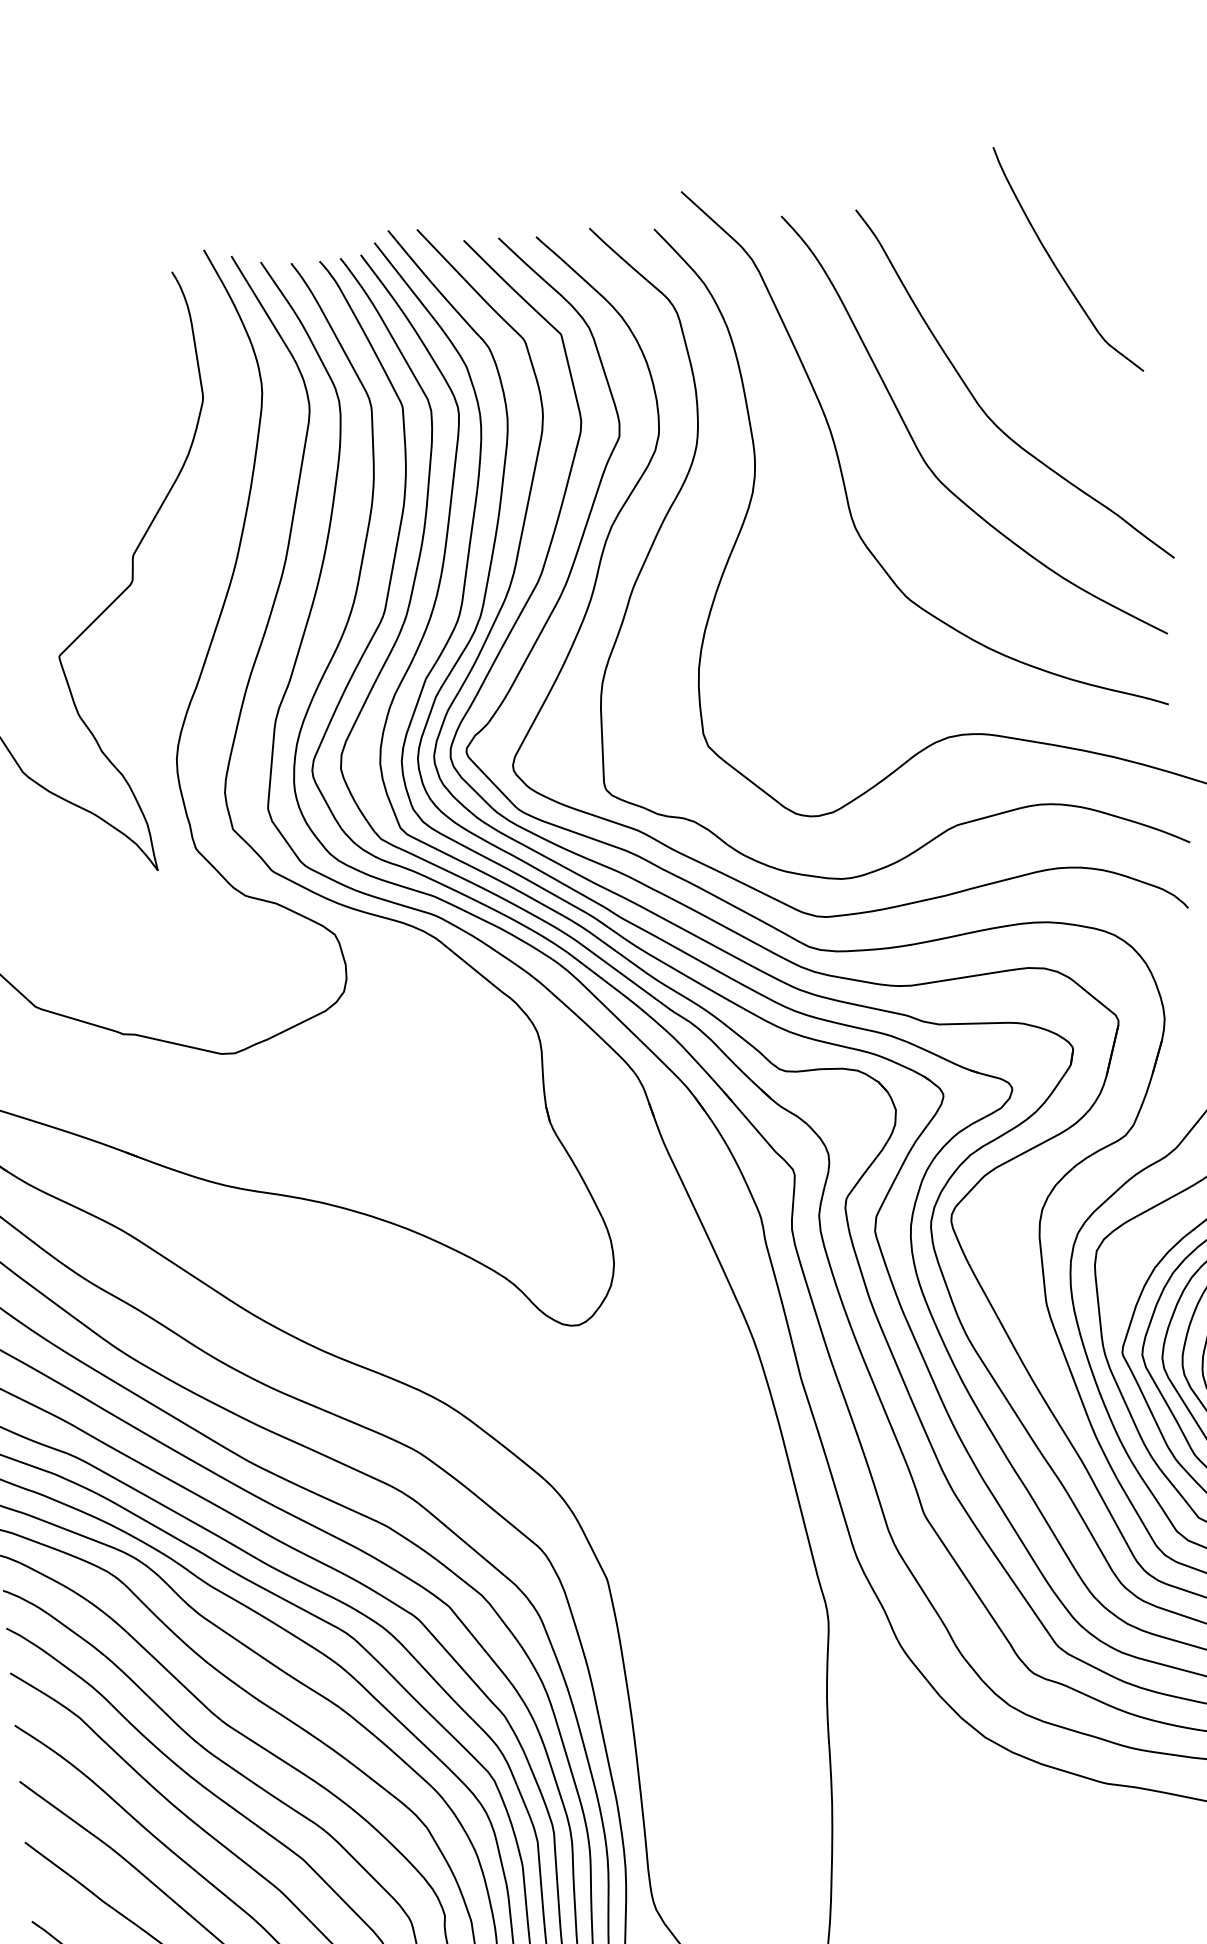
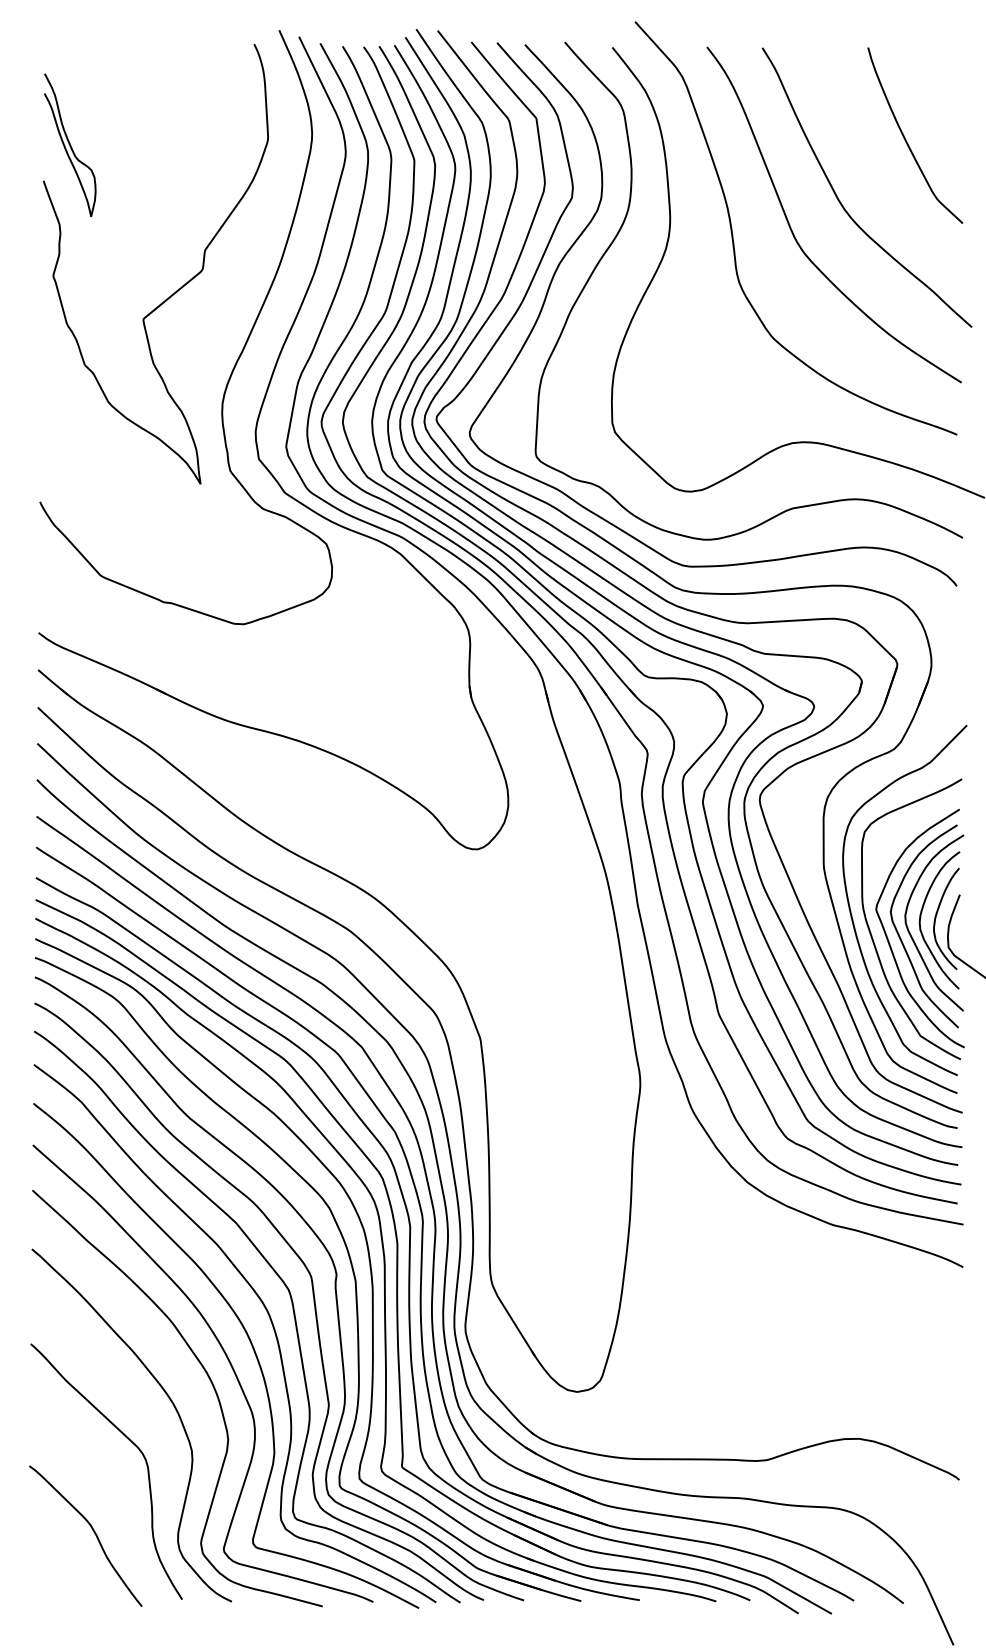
curve: (1056, 265) -> (906, 139), moved

